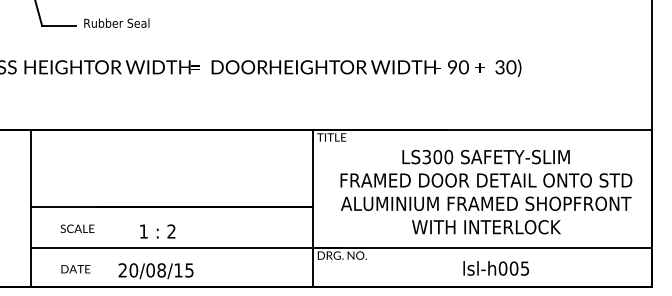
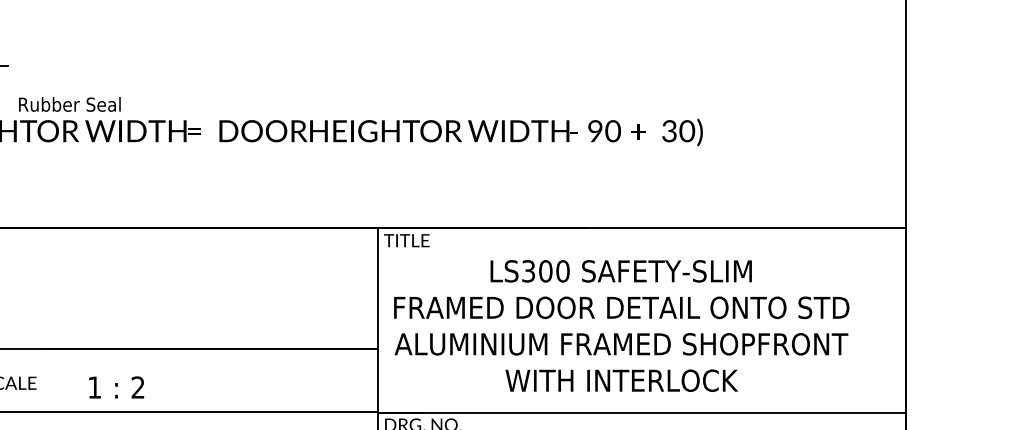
text: (116, 22) -> (69, 103), moved
text: (486, 191) -> (621, 325), moved
text: (157, 231) -> (116, 387), moved

